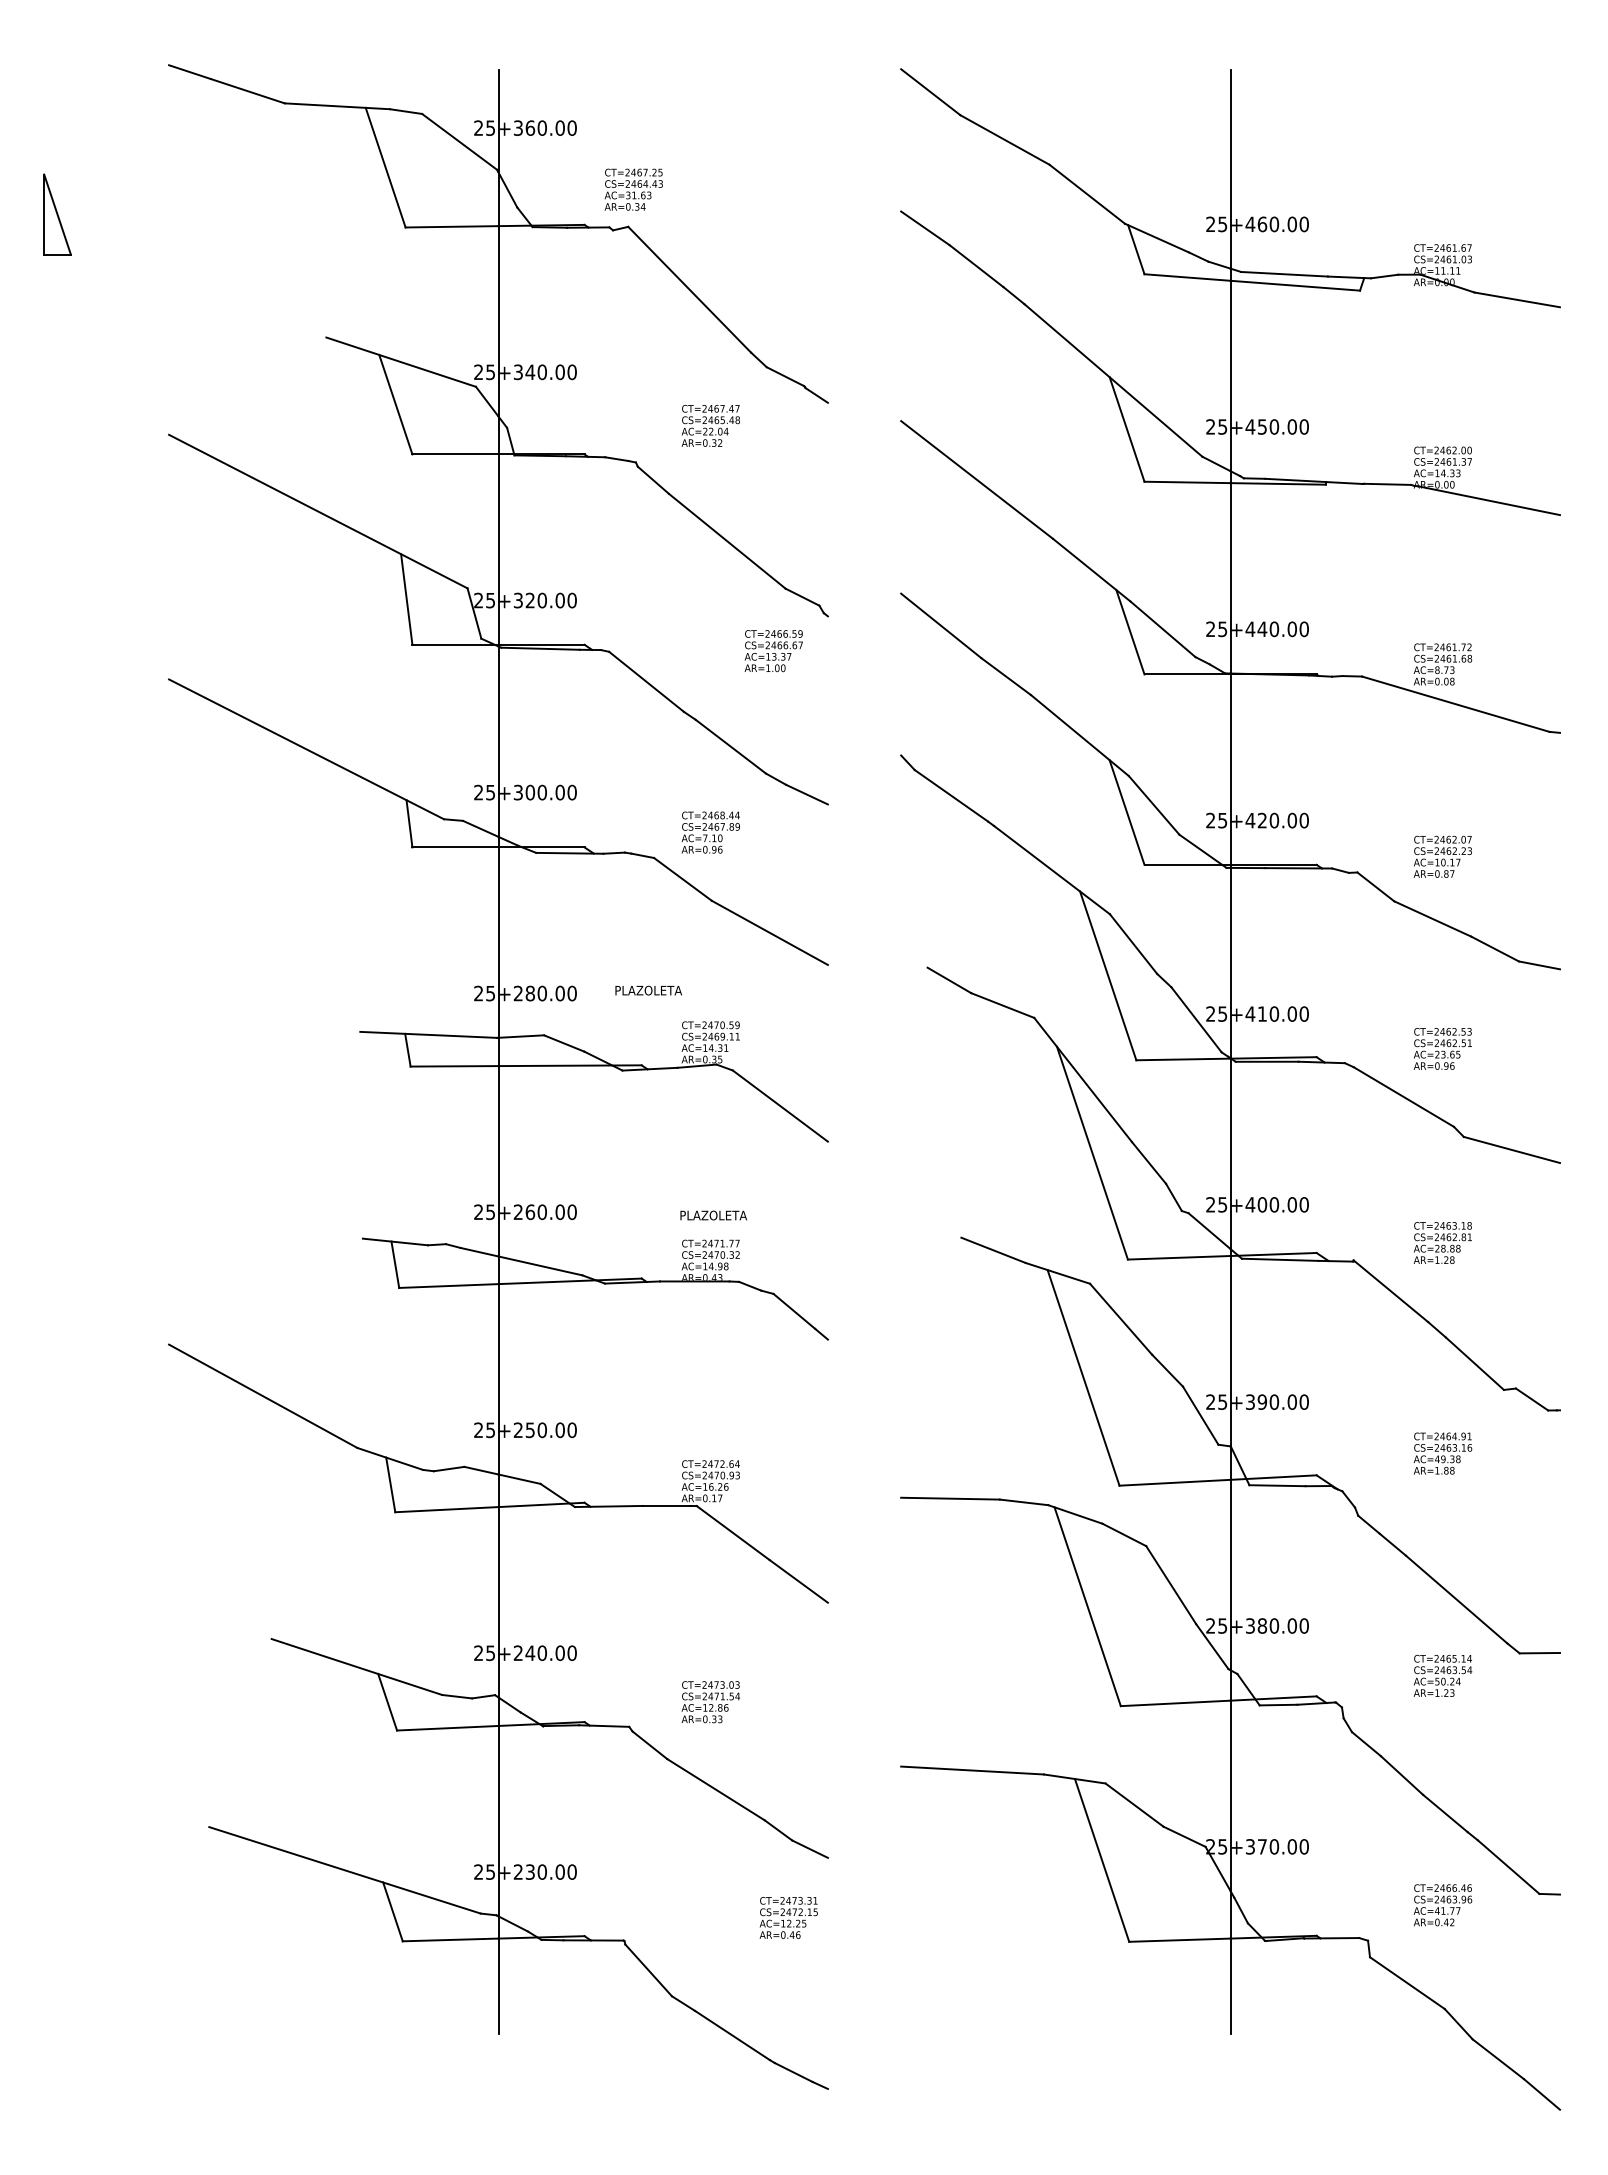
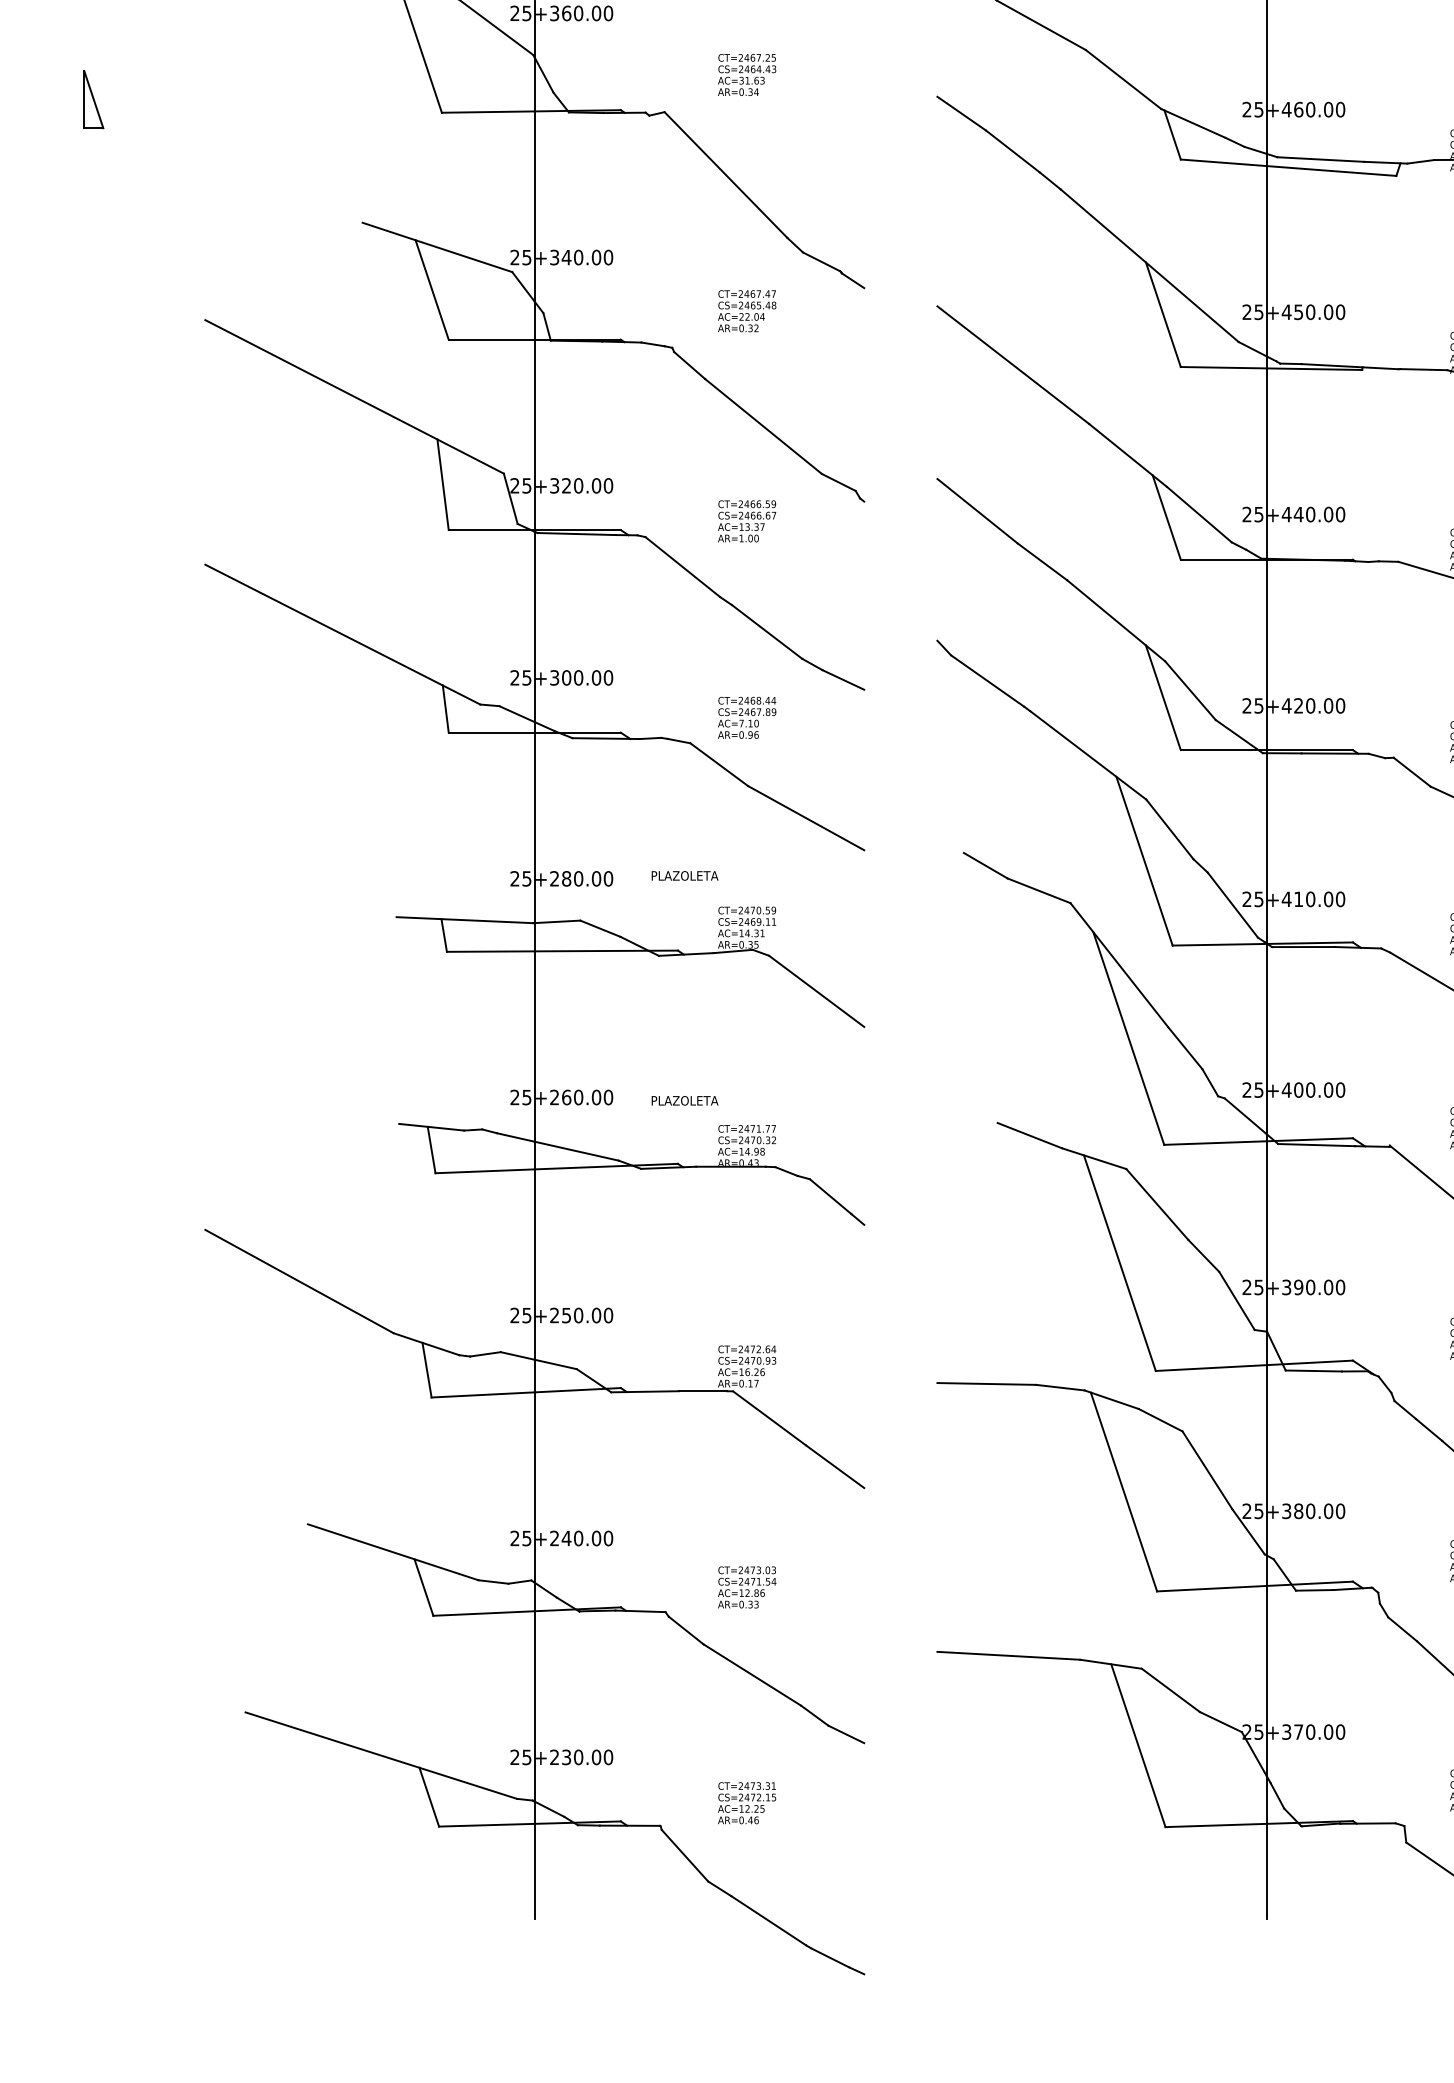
text: (633, 189) -> (746, 74), moved
part: (57, 213) -> (93, 98), size x0.71
text: (773, 651) -> (746, 521), moved
text: (713, 1215) -> (684, 1100), moved
text: (788, 1917) -> (746, 1802), moved

